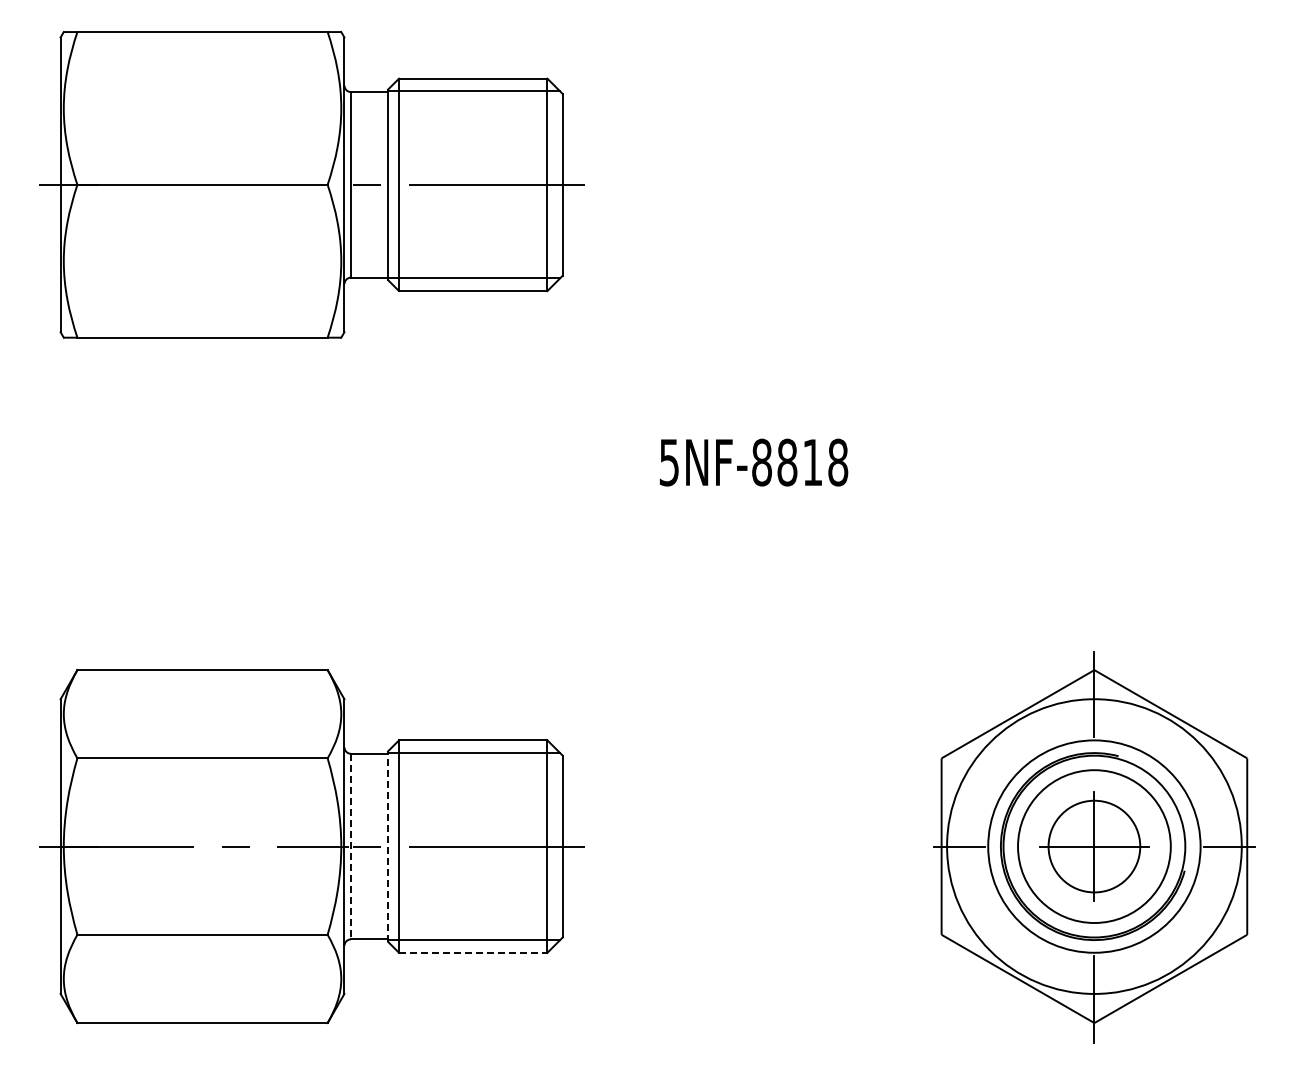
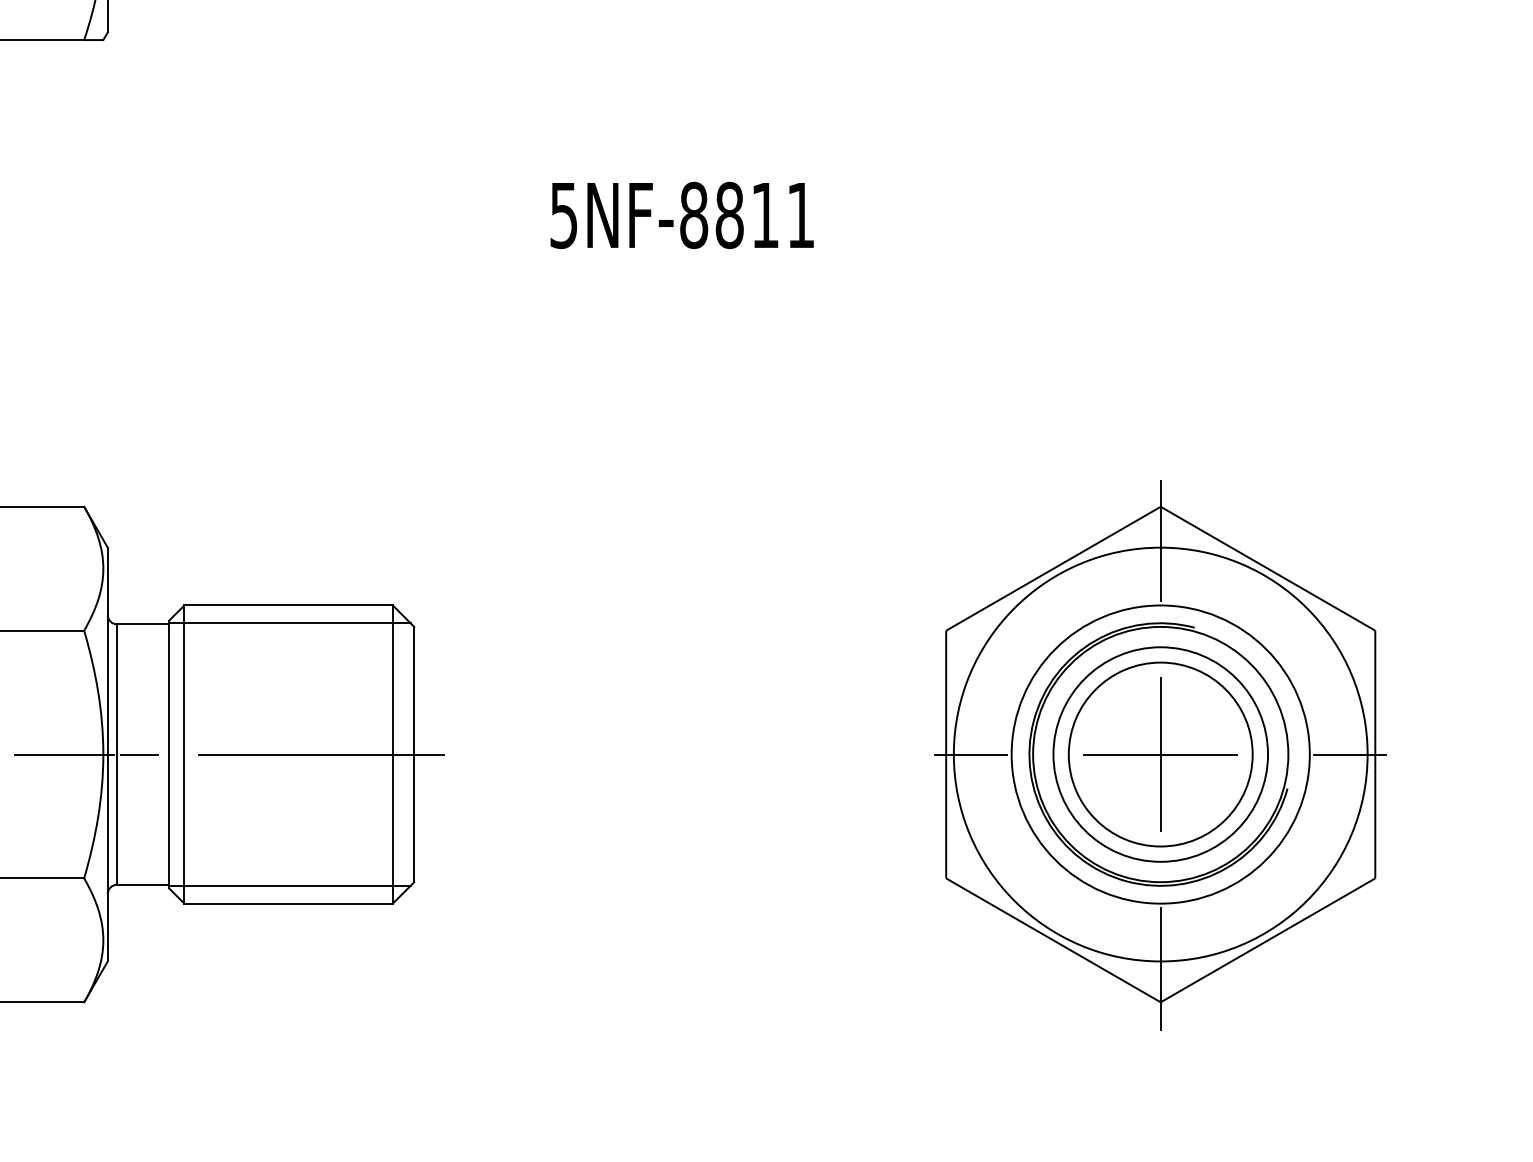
text: (838, 462) -> (801, 215), 5NF-8818 -> 5NF-8811
line: (350, 846) -> (116, 754), dashed -> solid
line: (388, 846) -> (169, 754), dashed -> solid
circle: (1093, 846) -> (1159, 754), size x1.43
line: (473, 952) -> (288, 903), dashed -> solid

